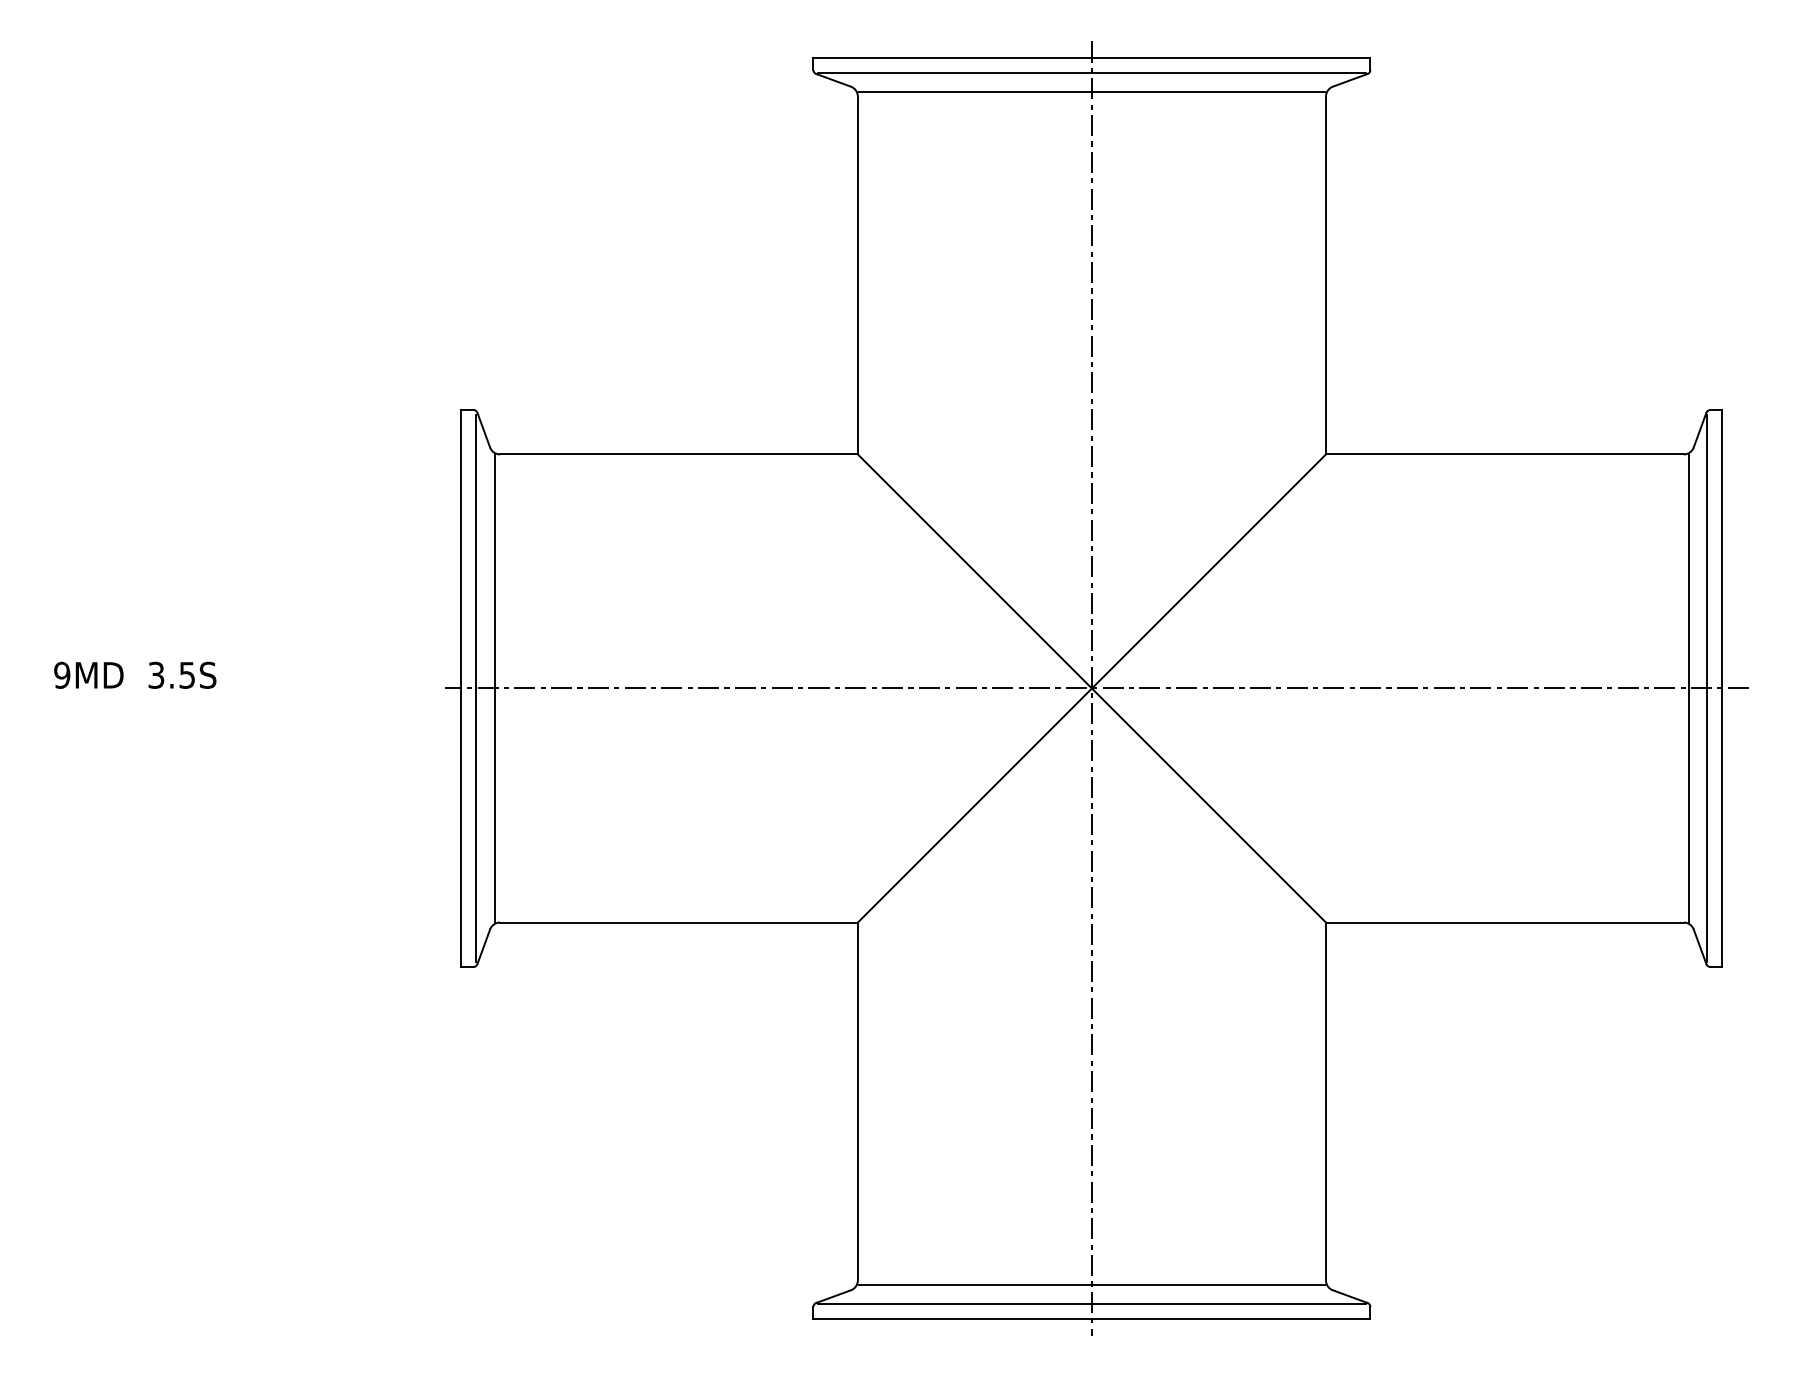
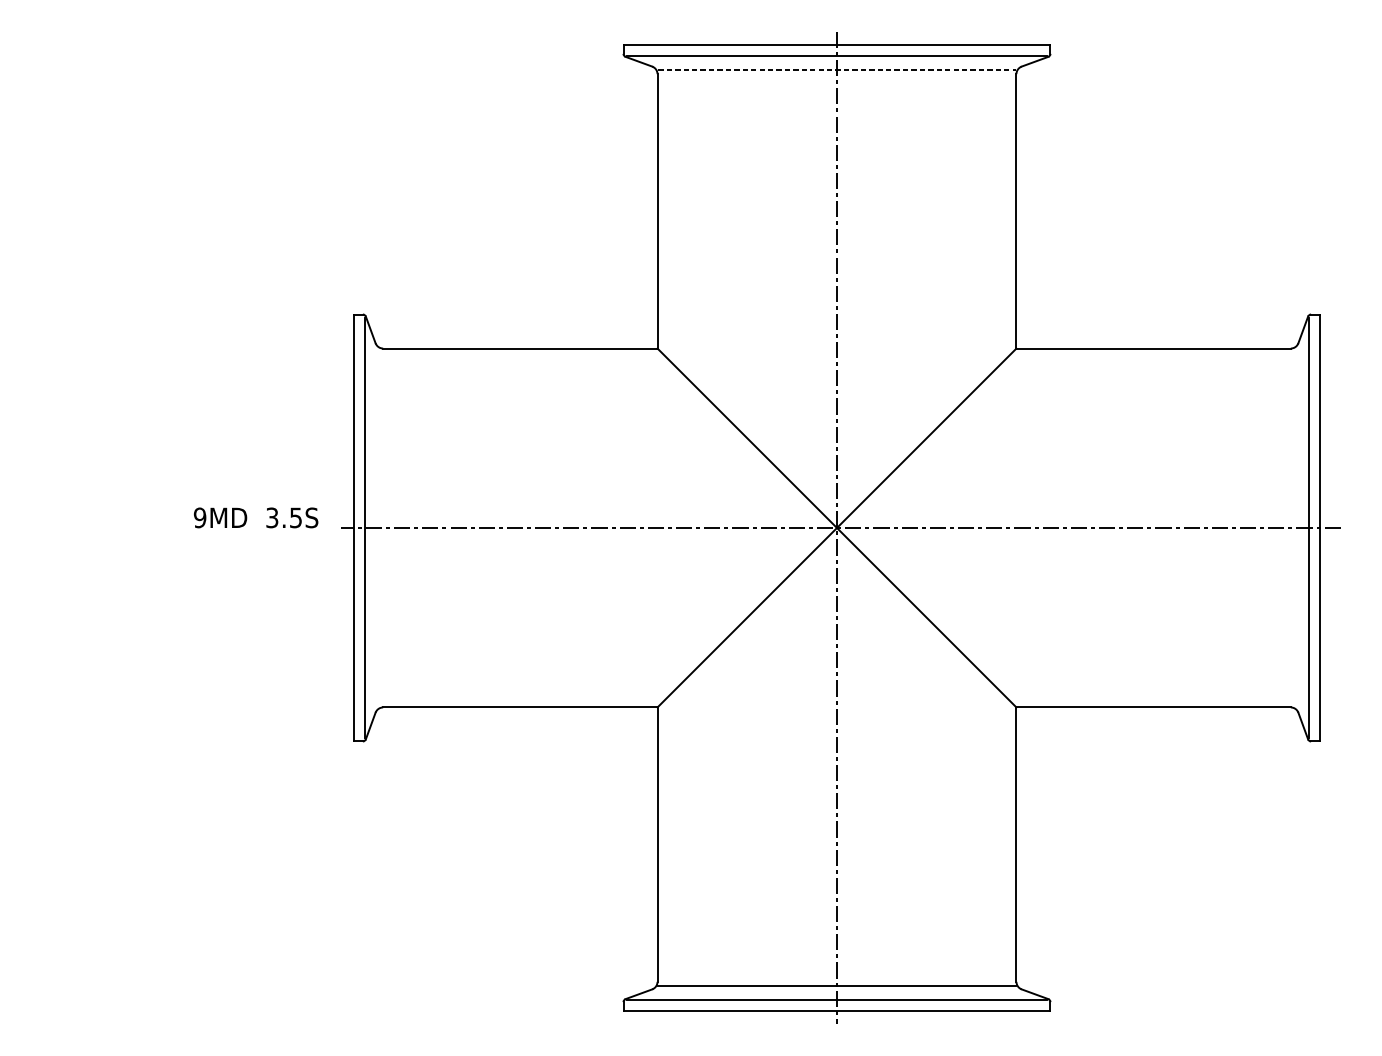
line: (1092, 91) -> (837, 70), solid -> dashed
text: (135, 674) -> (256, 517), moved
line: (495, 688) -> (379, 528), removed
line: (1688, 688) -> (1294, 528), removed

